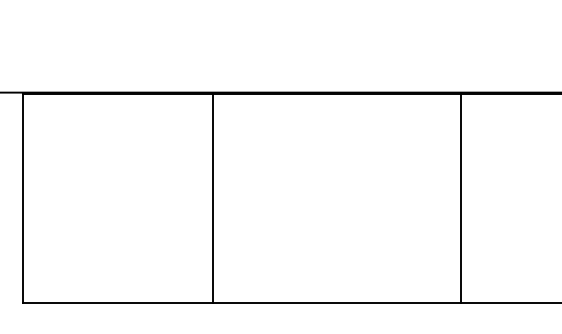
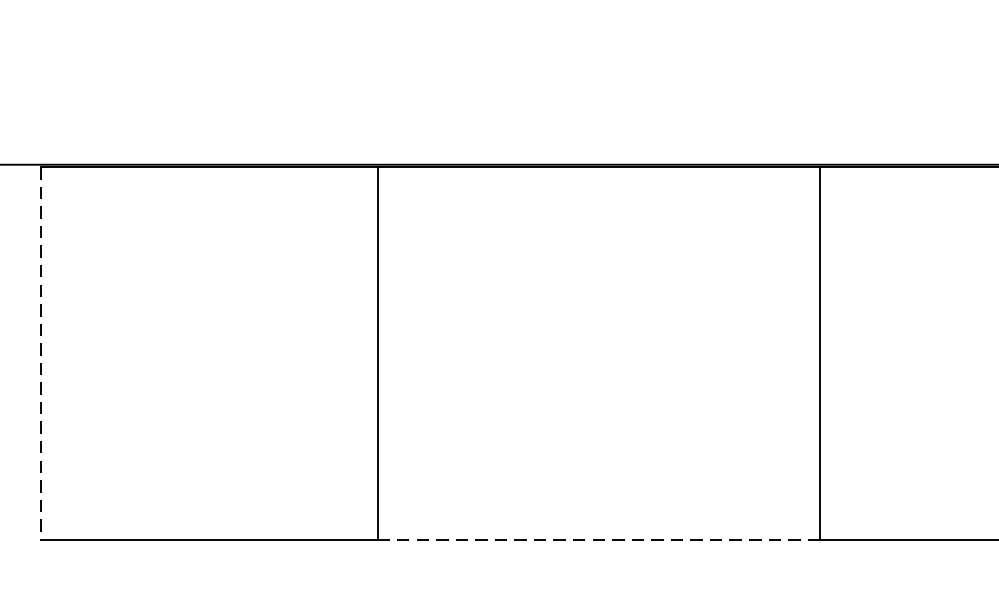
line: (22, 198) -> (39, 353), solid -> dashed
line: (336, 303) -> (598, 539), solid -> dashed

